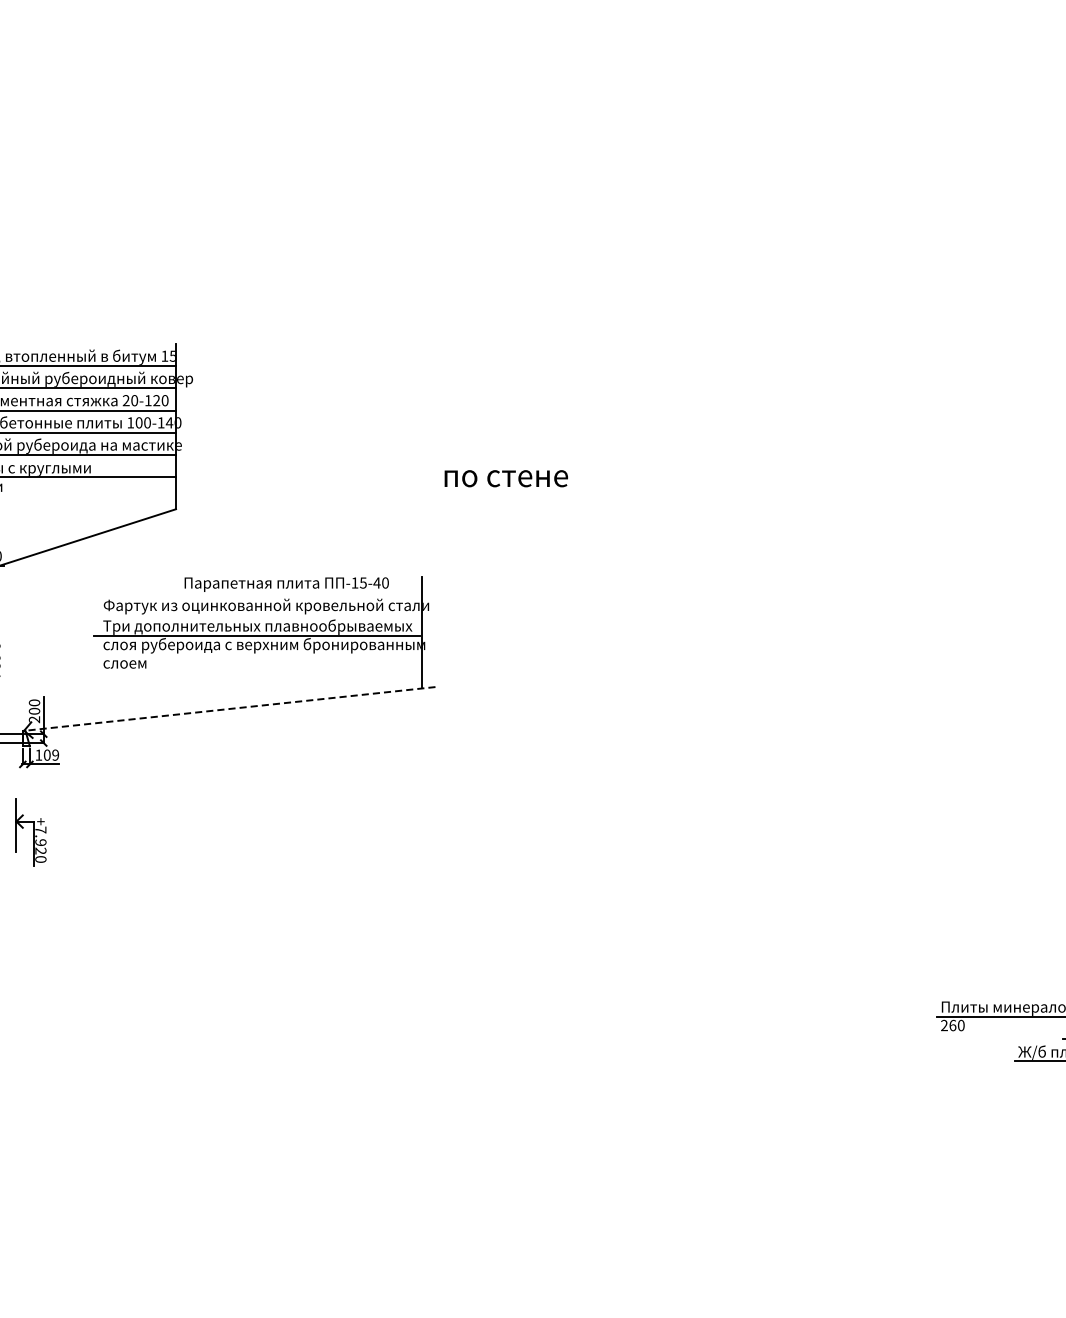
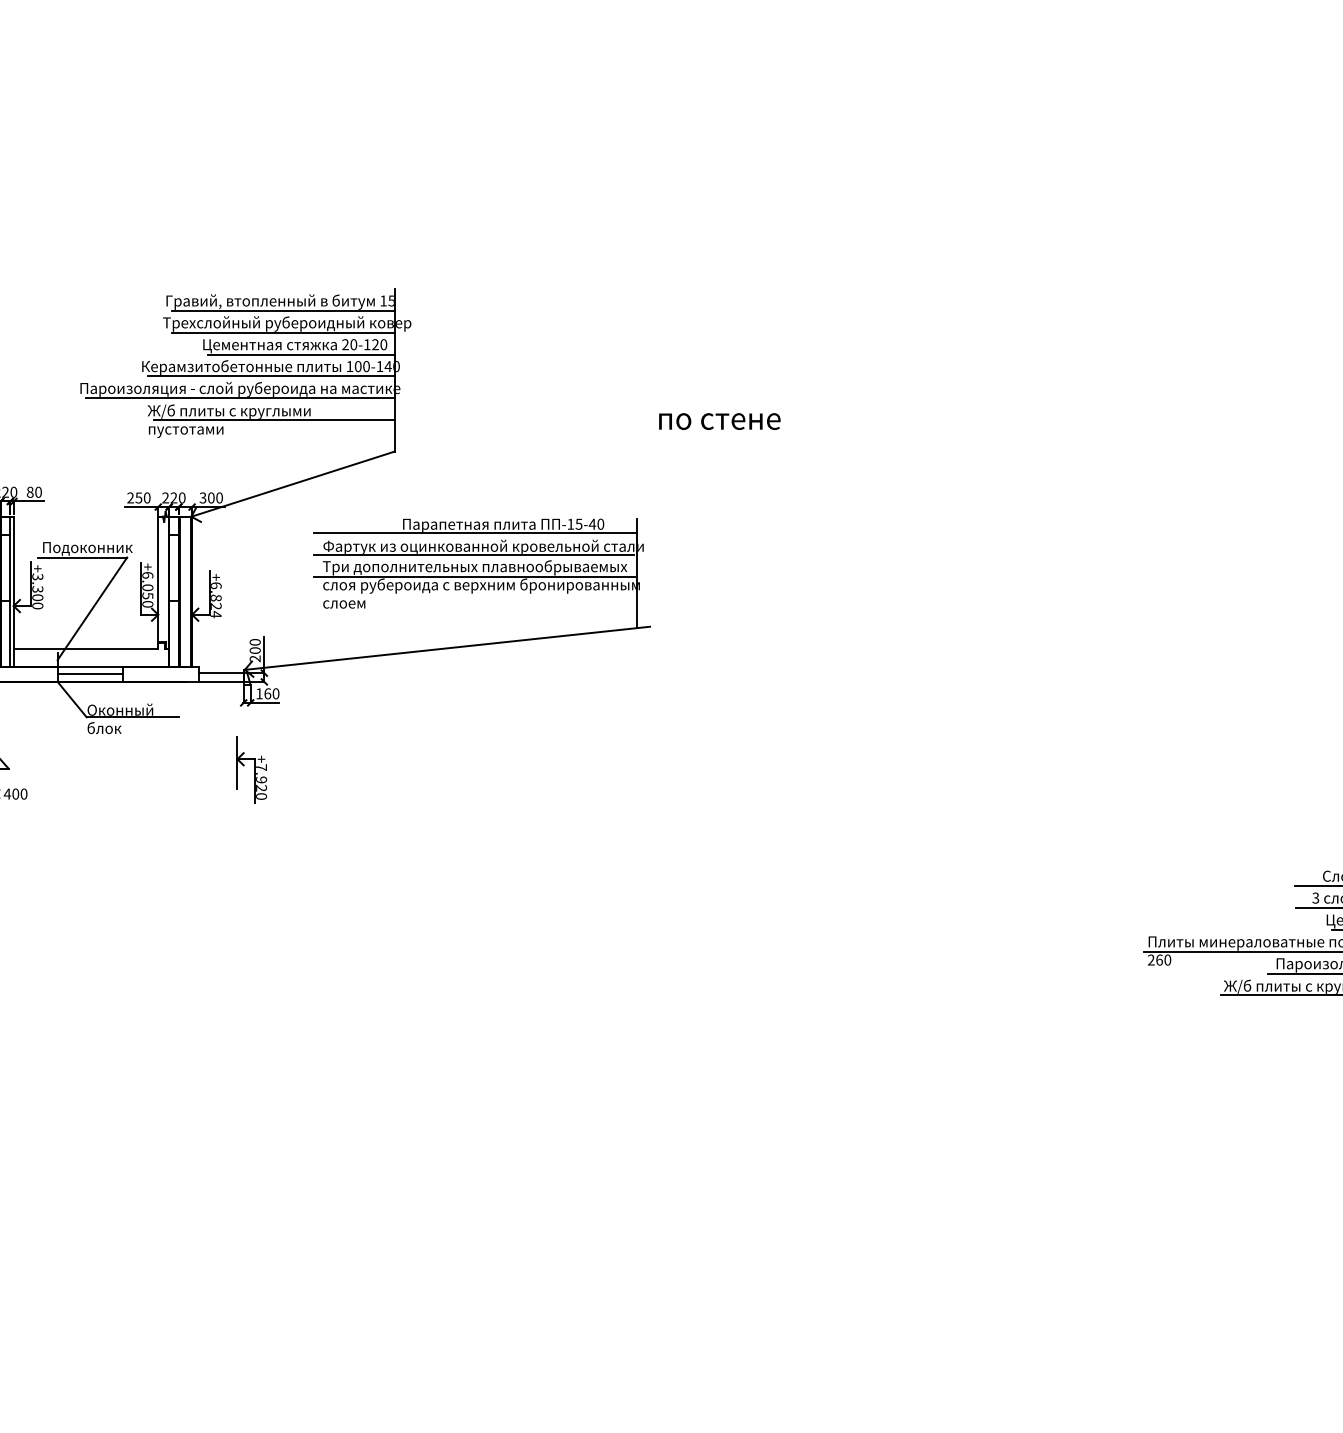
line: (258, 592) -> (475, 533), added
line: (256, 613) -> (473, 554), added
line: (229, 709) -> (447, 648), dashed -> solid
text: (51, 754) -> (271, 693), 109 -> 160

